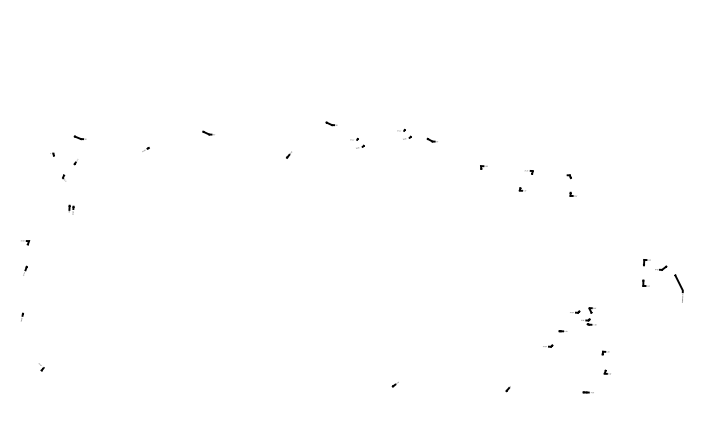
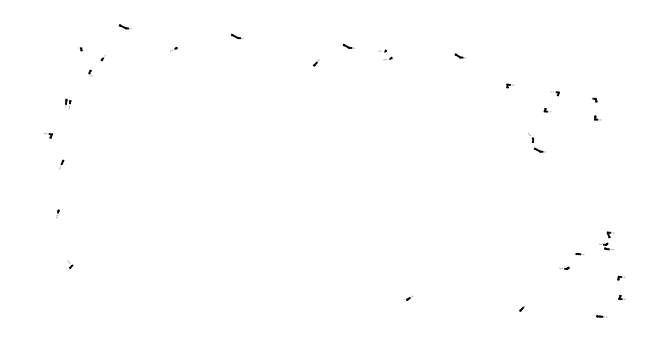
part: (331, 123) -> (348, 46), moved
part: (404, 133) -> (432, 47), removed
part: (79, 137) -> (124, 26), moved
part: (71, 209) -> (68, 103), moved
part: (513, 222) -> (536, 142), added
part: (25, 270) -> (61, 164), moved
part: (575, 311) -> (593, 235), removed
part: (22, 316) -> (58, 213), moved
part: (41, 367) -> (70, 264), moved

